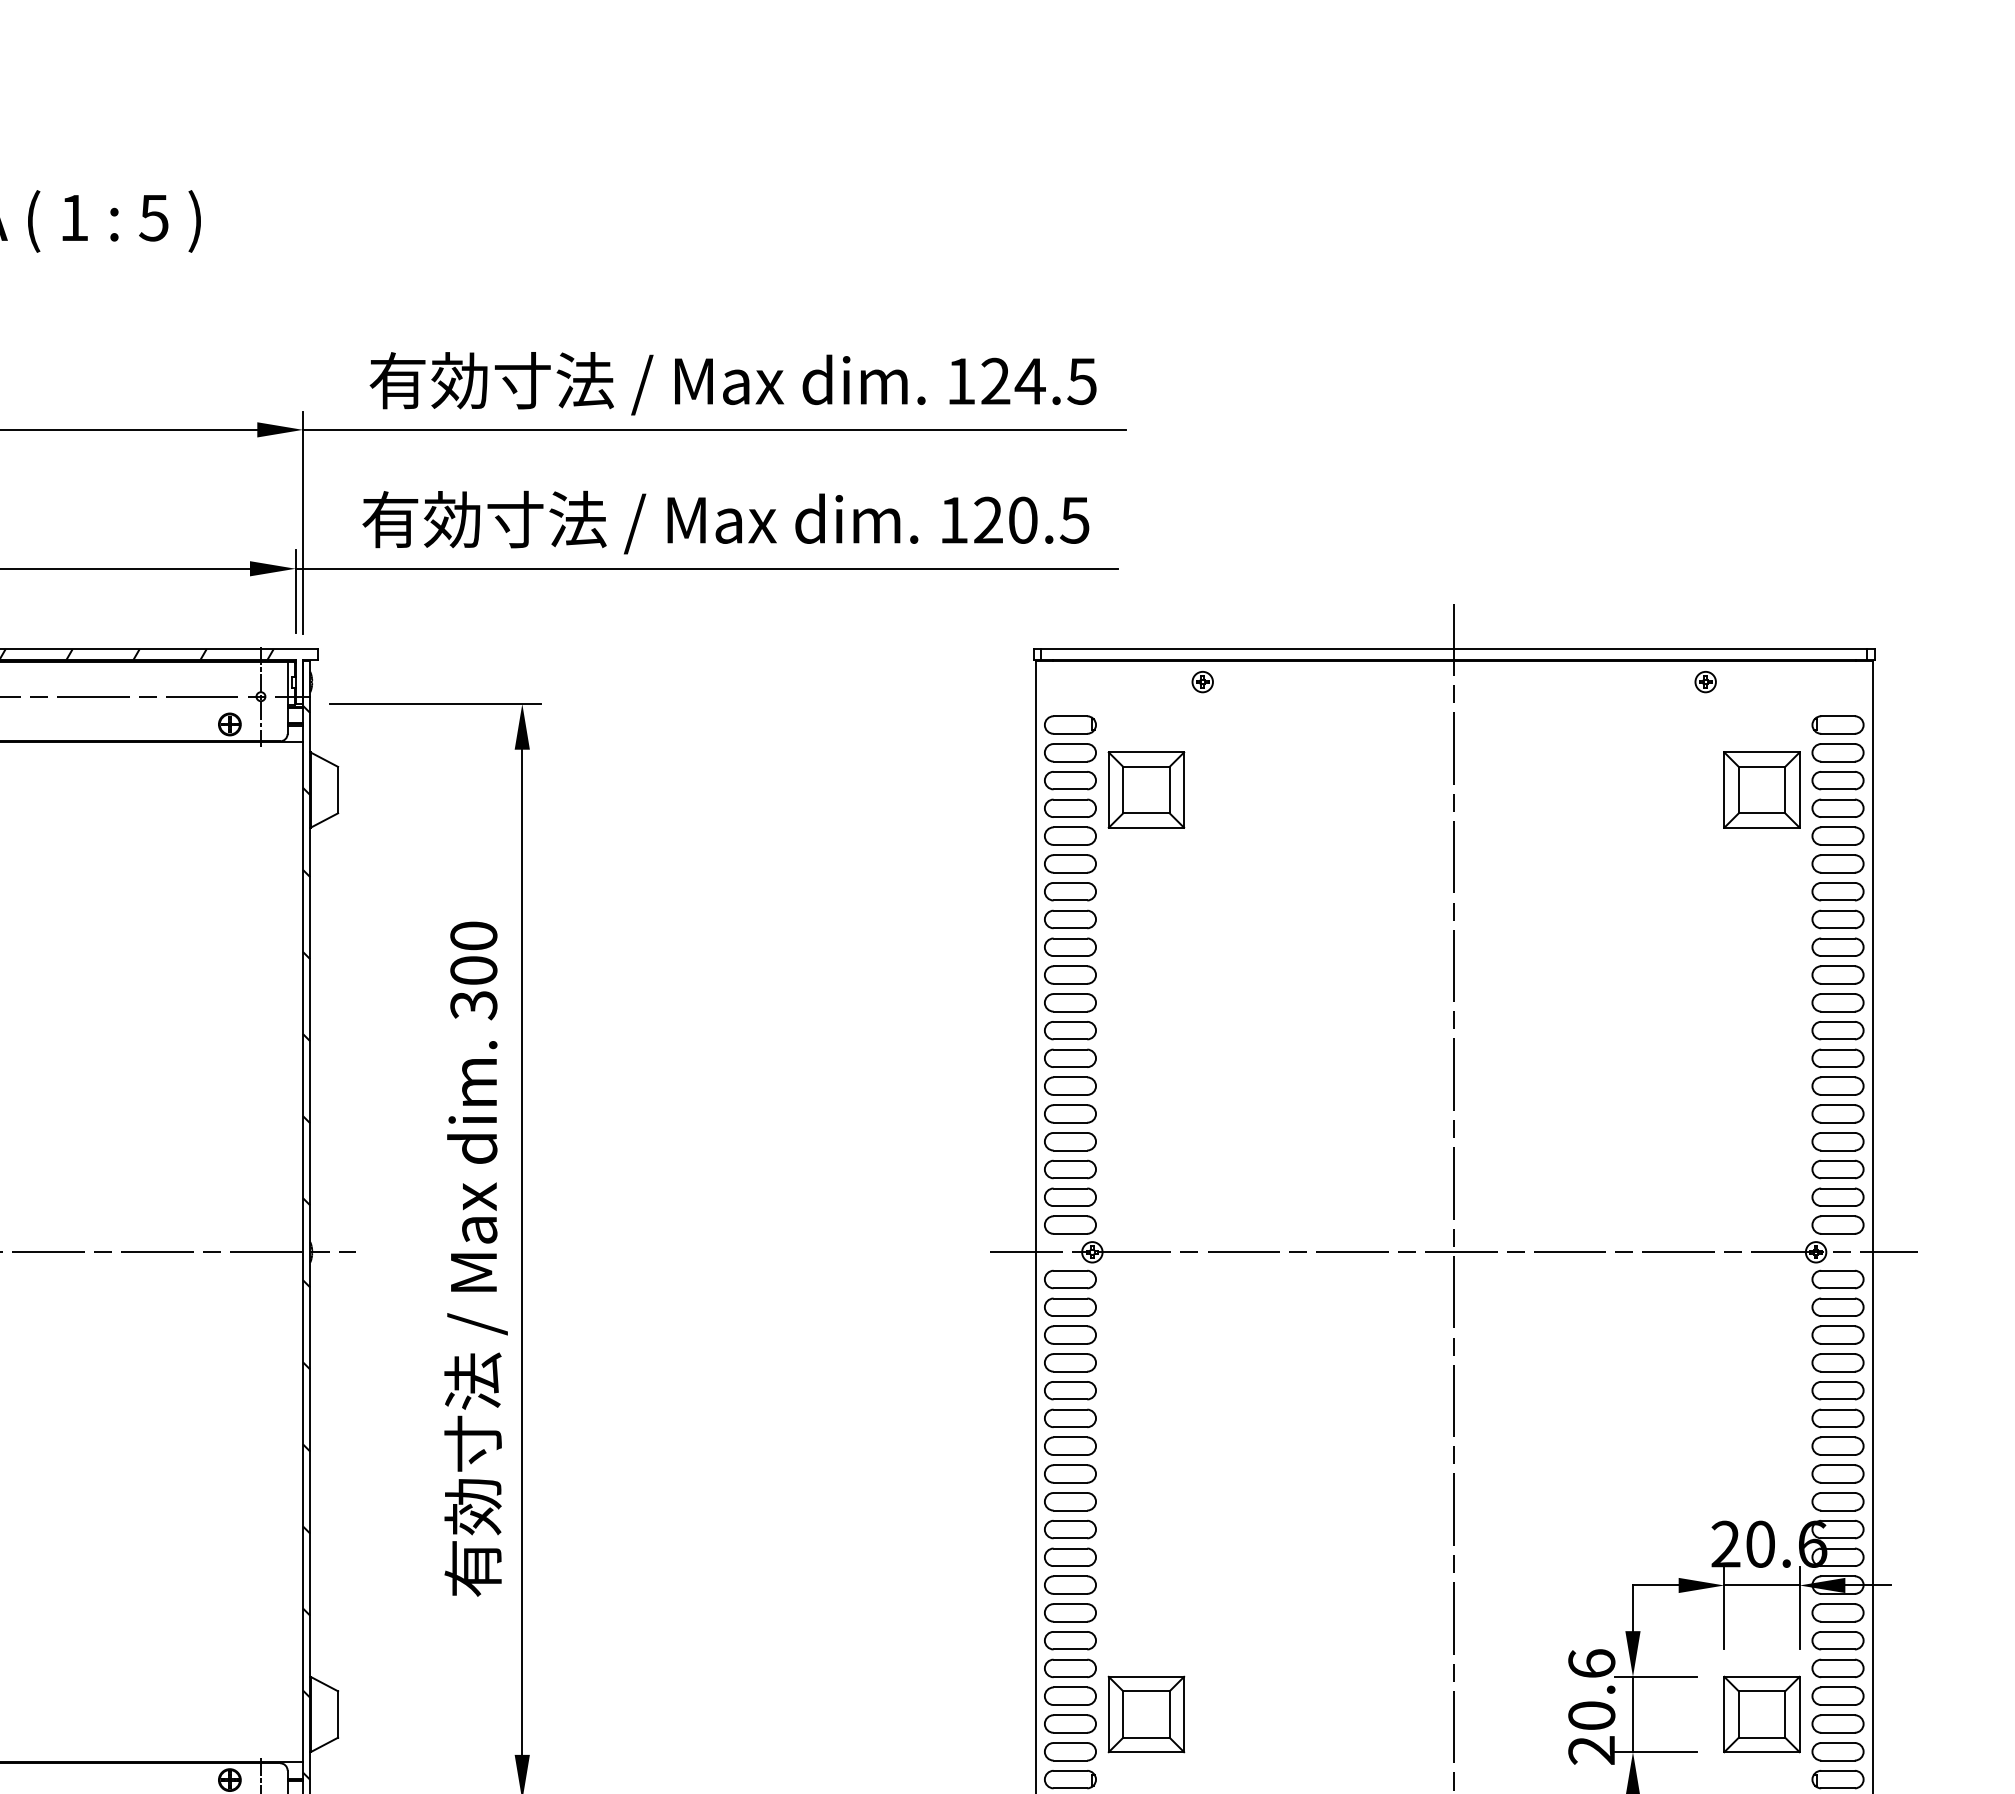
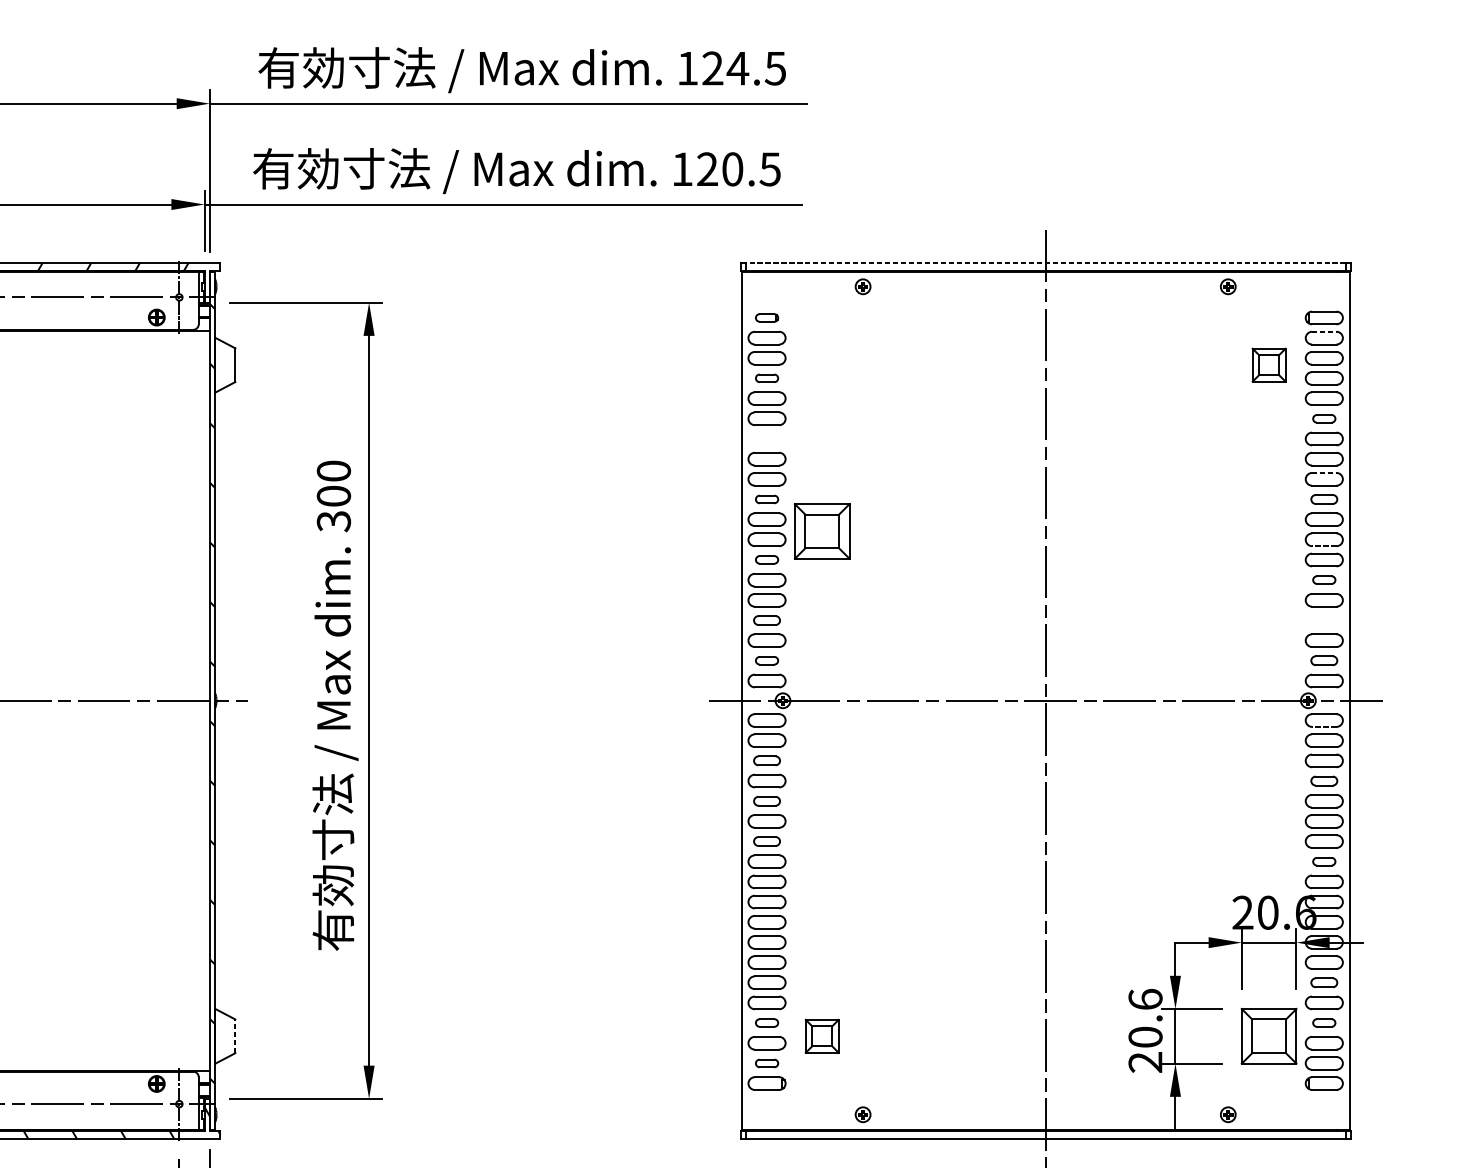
line: (1453, 649) -> (1045, 263), solid -> dashed
part: (1070, 724) -> (767, 317), size x0.6
line: (1838, 744) -> (1324, 332), solid -> dashed
part: (1146, 789) -> (822, 531), moved
part: (1761, 789) -> (1268, 364), size x0.6
part: (1070, 807) -> (767, 377), size x0.6
part: (1837, 863) -> (1323, 418), size x0.6
part: (1070, 891) -> (767, 438), removed
line: (1838, 938) -> (1324, 472), solid -> dashed
part: (1070, 974) -> (767, 499), size x0.6
part: (1837, 974) -> (1323, 499), size x0.7
line: (1838, 1039) -> (1324, 546), solid -> dashed
part: (1070, 1057) -> (767, 559), size x0.6
part: (1837, 1085) -> (1323, 579), size x0.6
part: (1070, 1141) -> (767, 620), size x0.7
part: (1837, 1141) -> (1323, 620), removed
part: (1070, 1196) -> (767, 660), size x0.6
part: (1837, 1196) -> (1323, 660), size x0.7
line: (1838, 1288) -> (1324, 727), solid -> dashed
part: (1070, 1334) -> (767, 760), size x0.7
part: (1837, 1362) -> (1323, 780), size x0.7
part: (1070, 1390) -> (767, 801), size x0.7
part: (1070, 1445) -> (767, 841), size x0.7
part: (1837, 1473) -> (1323, 861), size x0.6
part: (1837, 1640) -> (1323, 982), size x0.7
part: (1070, 1695) -> (767, 1022), size x0.6
part: (1837, 1695) -> (1323, 1022), size x0.6
line: (338, 1714) -> (235, 1036), solid -> dashed
part: (1146, 1714) -> (822, 1036), size x0.6
part: (1070, 1751) -> (767, 1063), size x0.6

